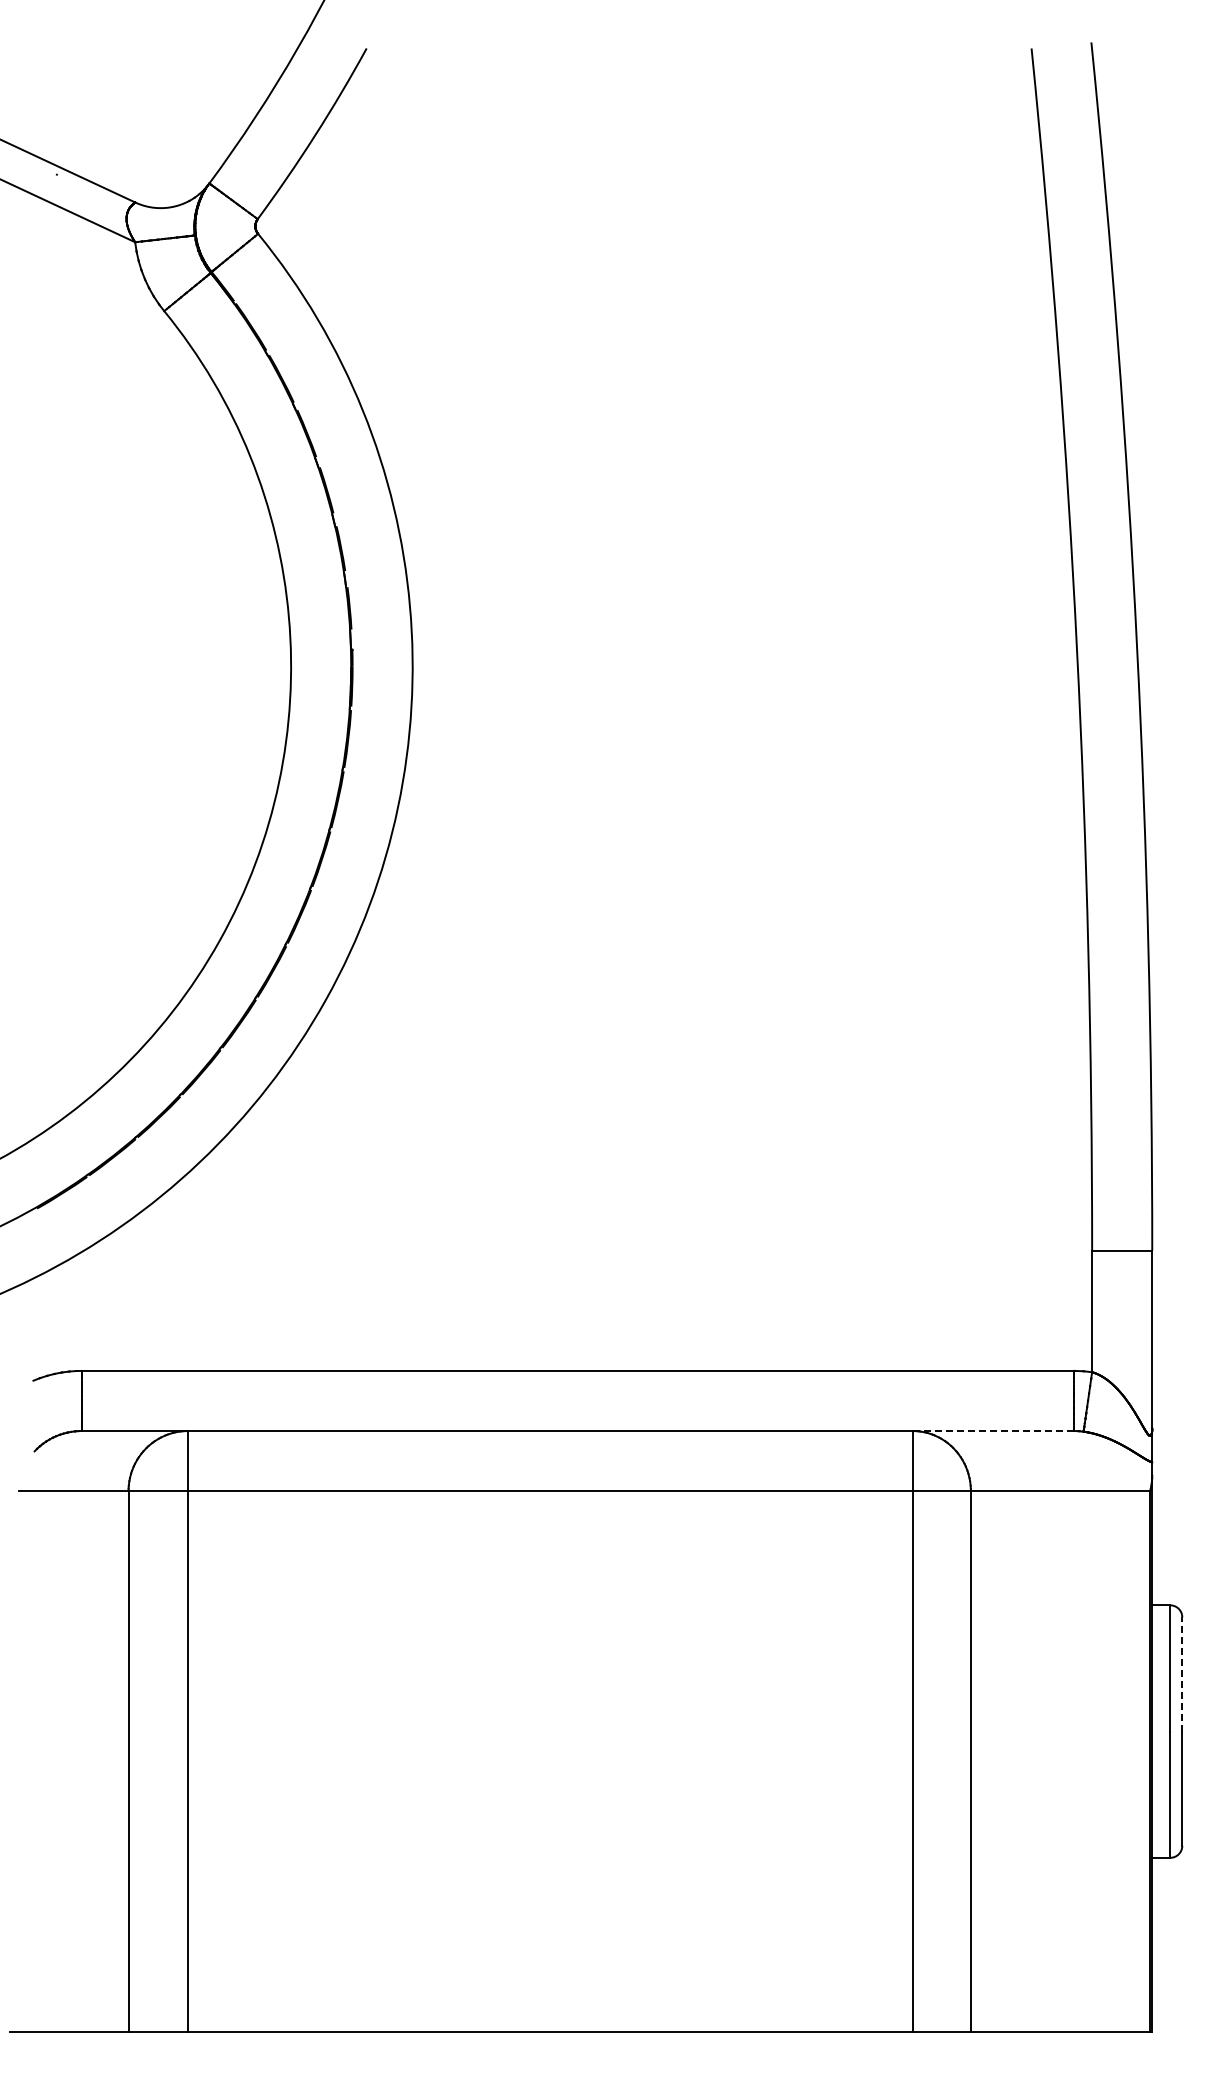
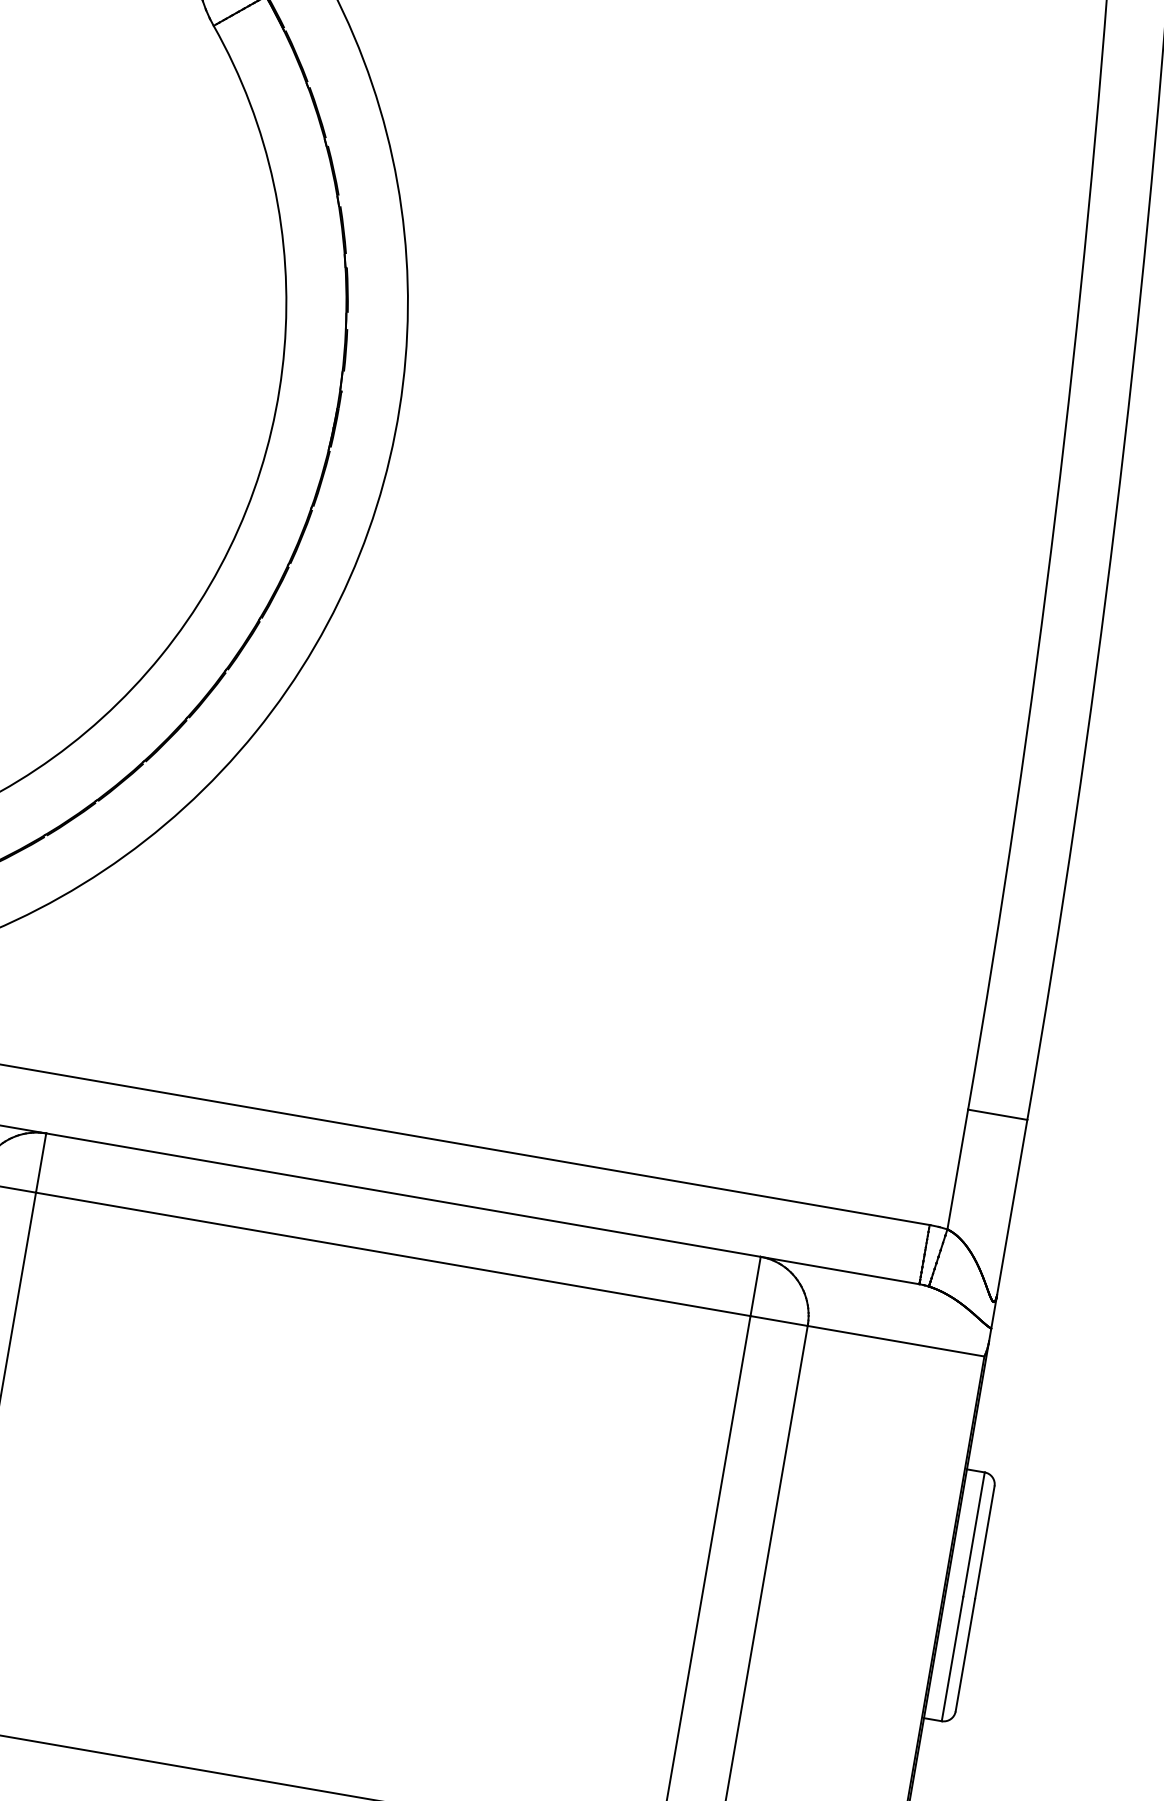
line: (993, 1431) -> (840, 1271), dashed -> solid
line: (1182, 1673) -> (985, 1541), dashed -> solid

